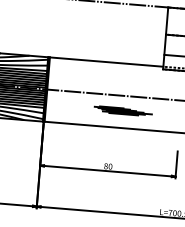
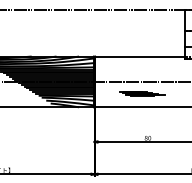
part: (123, 110) -> (142, 93), moved

